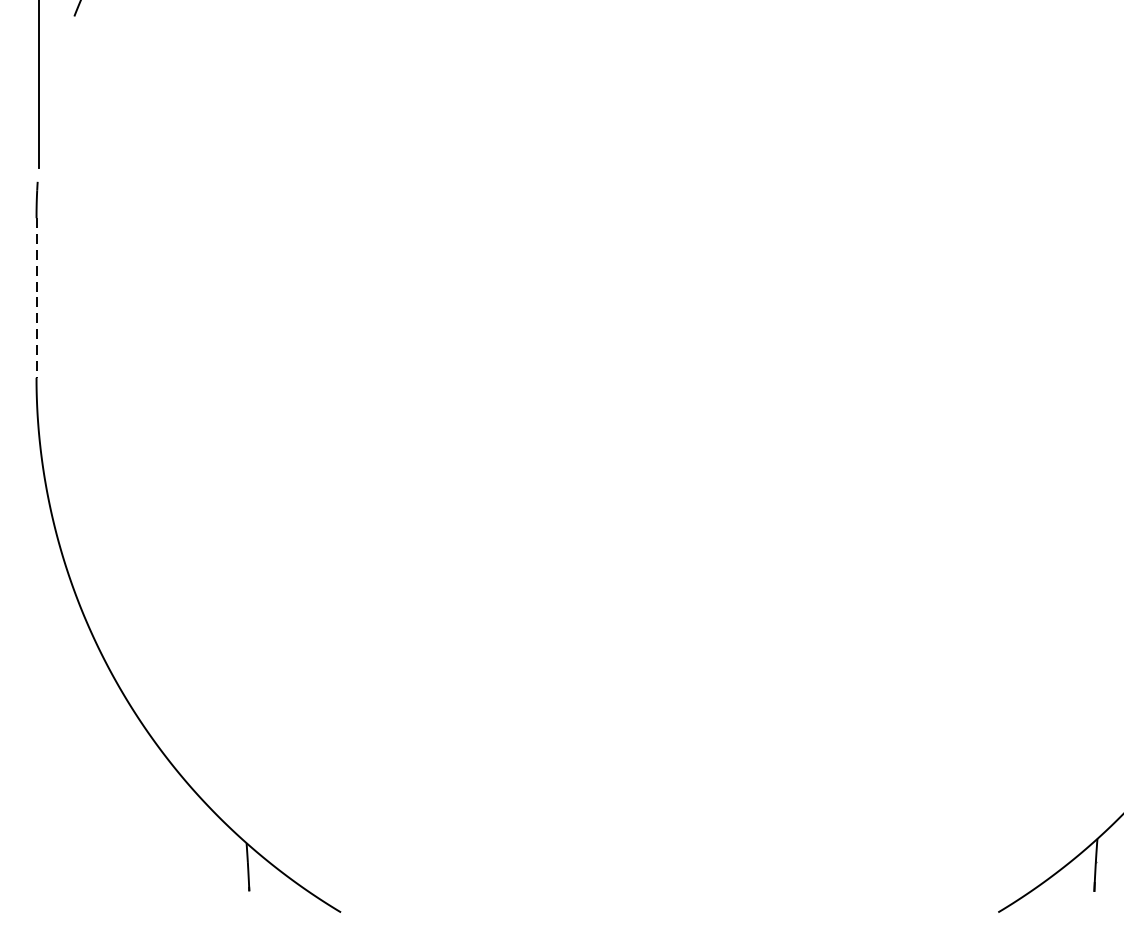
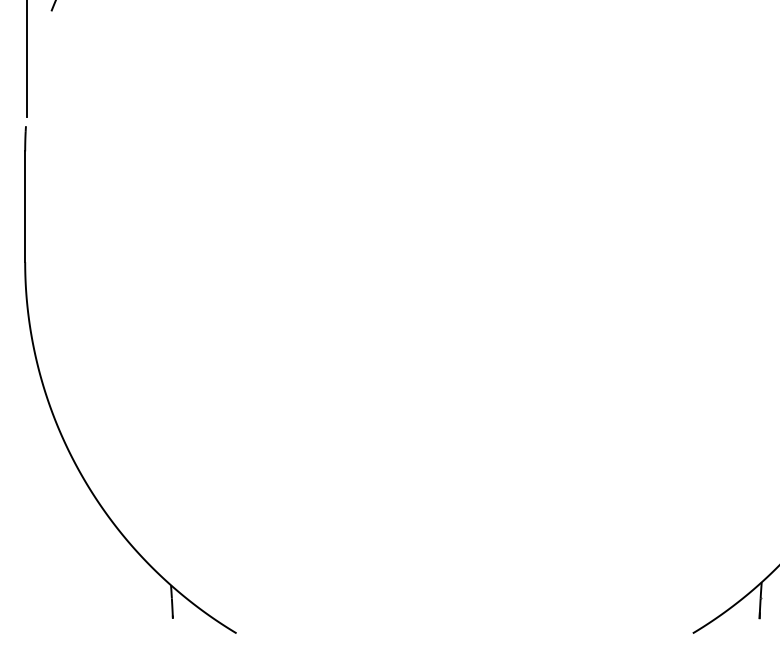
line: (36, 298) -> (25, 207), dashed -> solid

